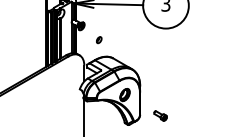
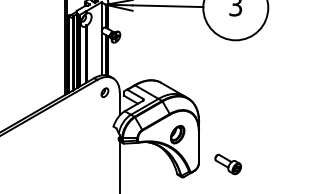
part: (98, 39) -> (104, 92), moved
part: (160, 116) -> (227, 164), size x1.43

